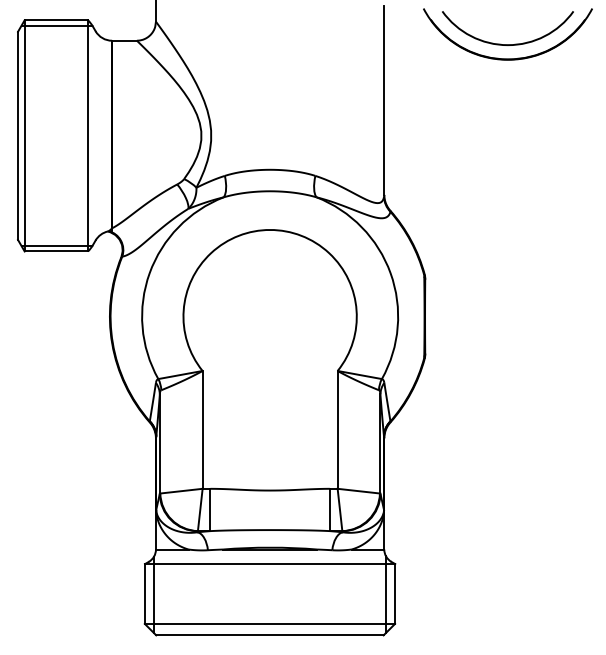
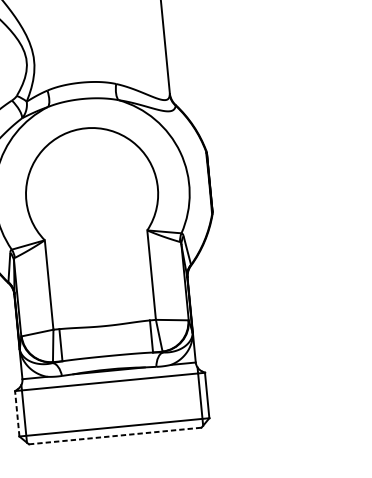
line: (144, 594) -> (17, 414), solid -> dashed
line: (269, 635) -> (114, 436), solid -> dashed

